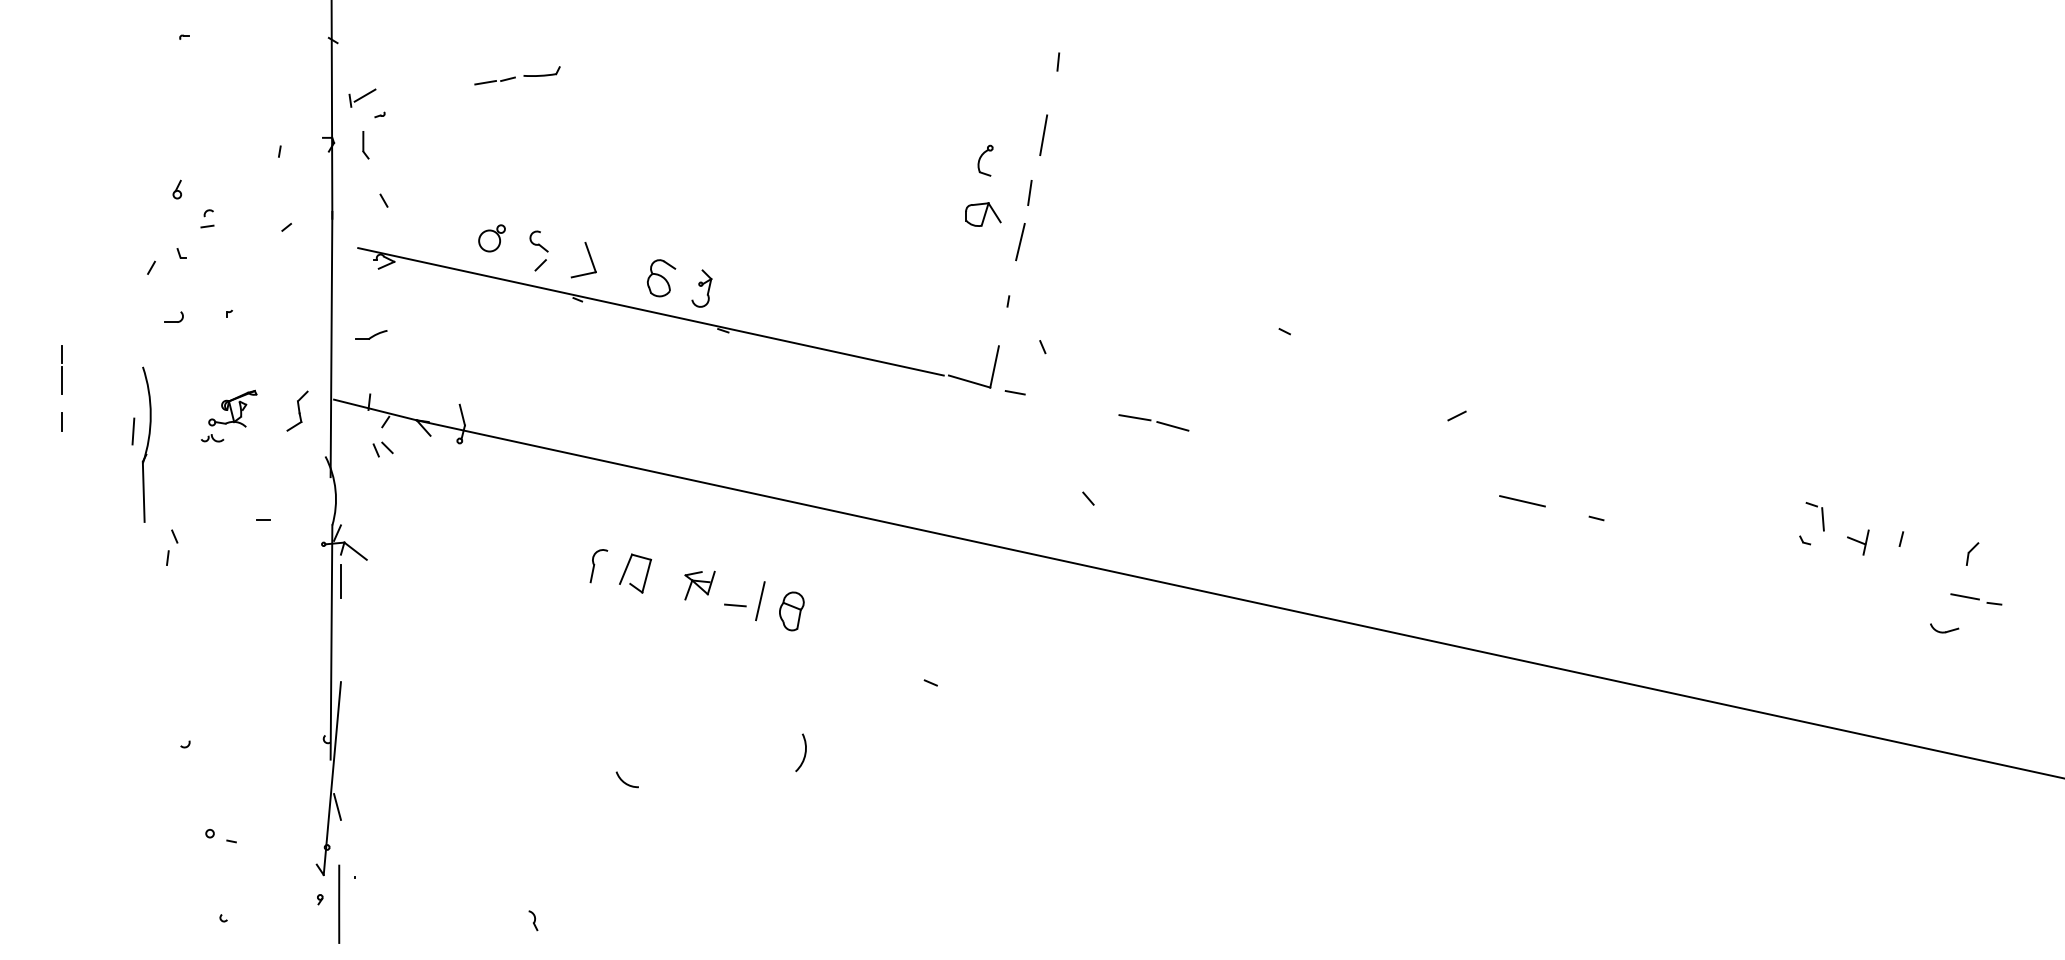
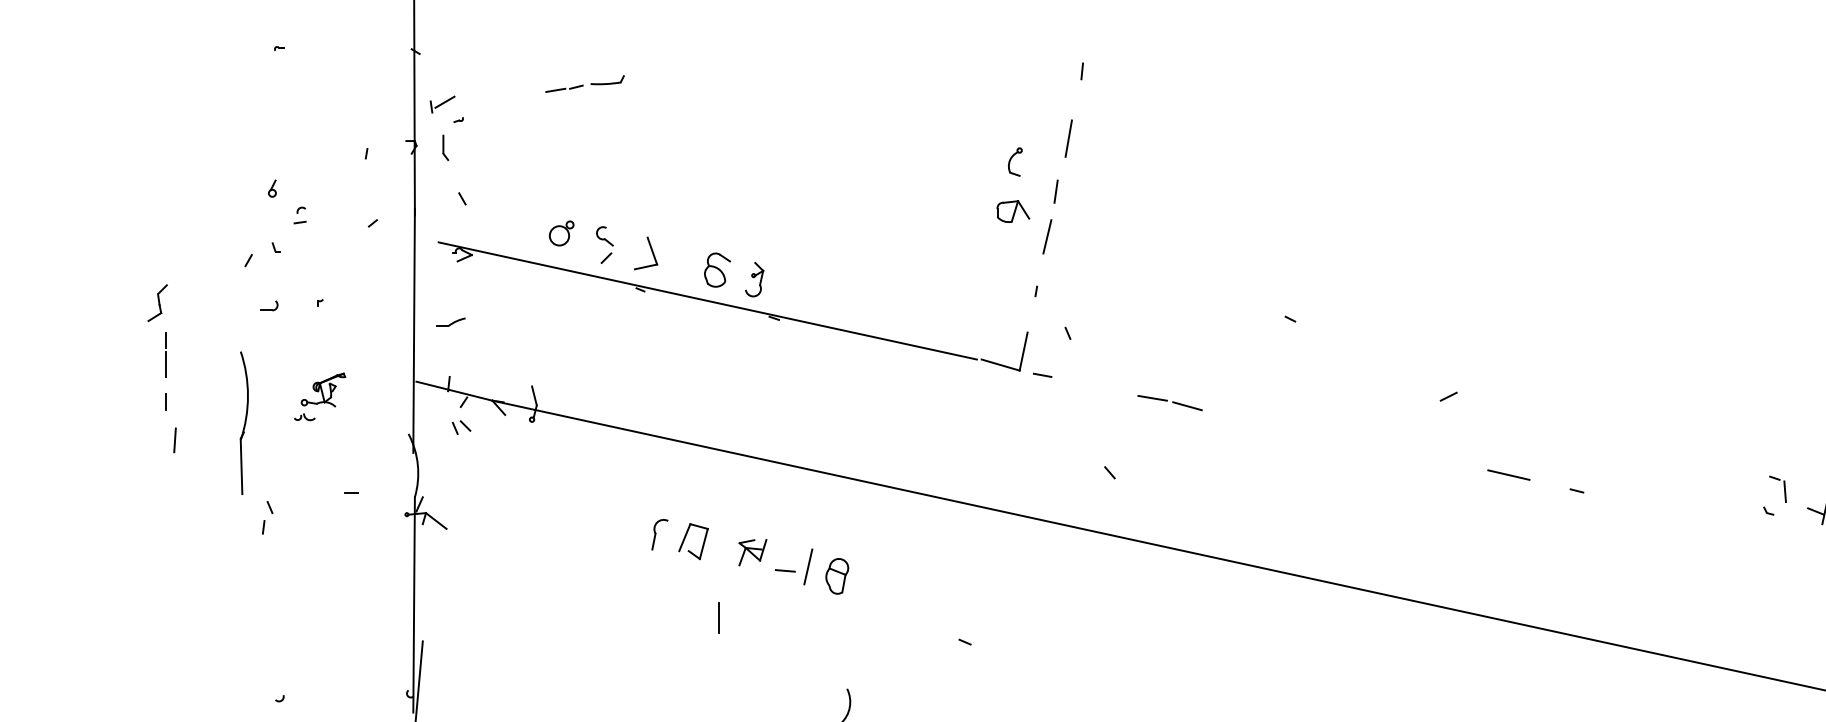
part: (297, 410) -> (157, 302), moved
line: (133, 431) -> (175, 440), moved
line: (340, 581) -> (718, 617), moved

